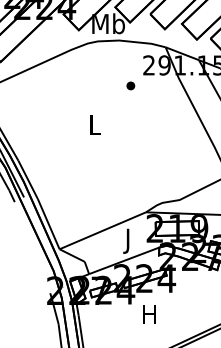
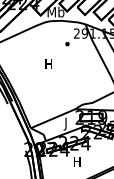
text: (93, 123) -> (48, 63), L -> H

